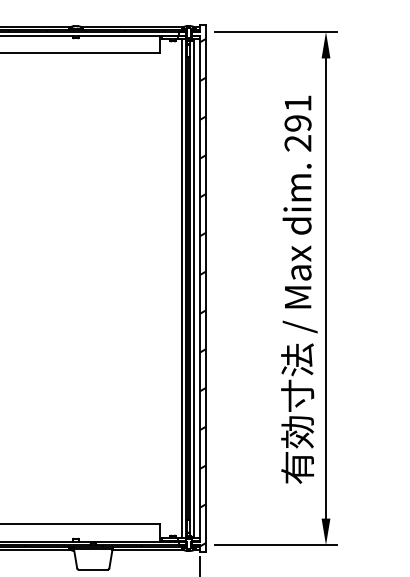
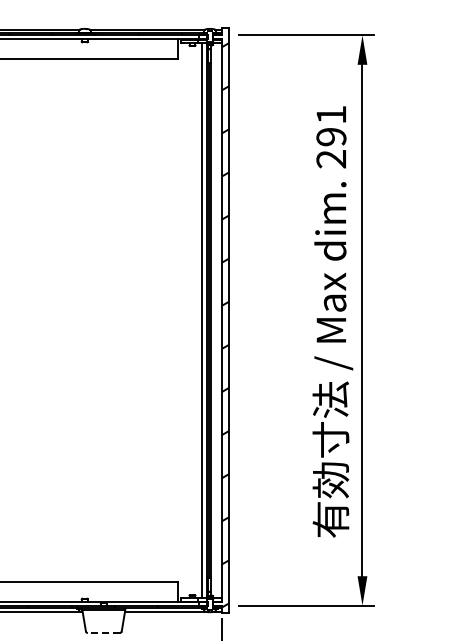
line: (194, 288) -> (216, 320), removed
line: (92, 570) -> (103, 633), solid -> dashed

